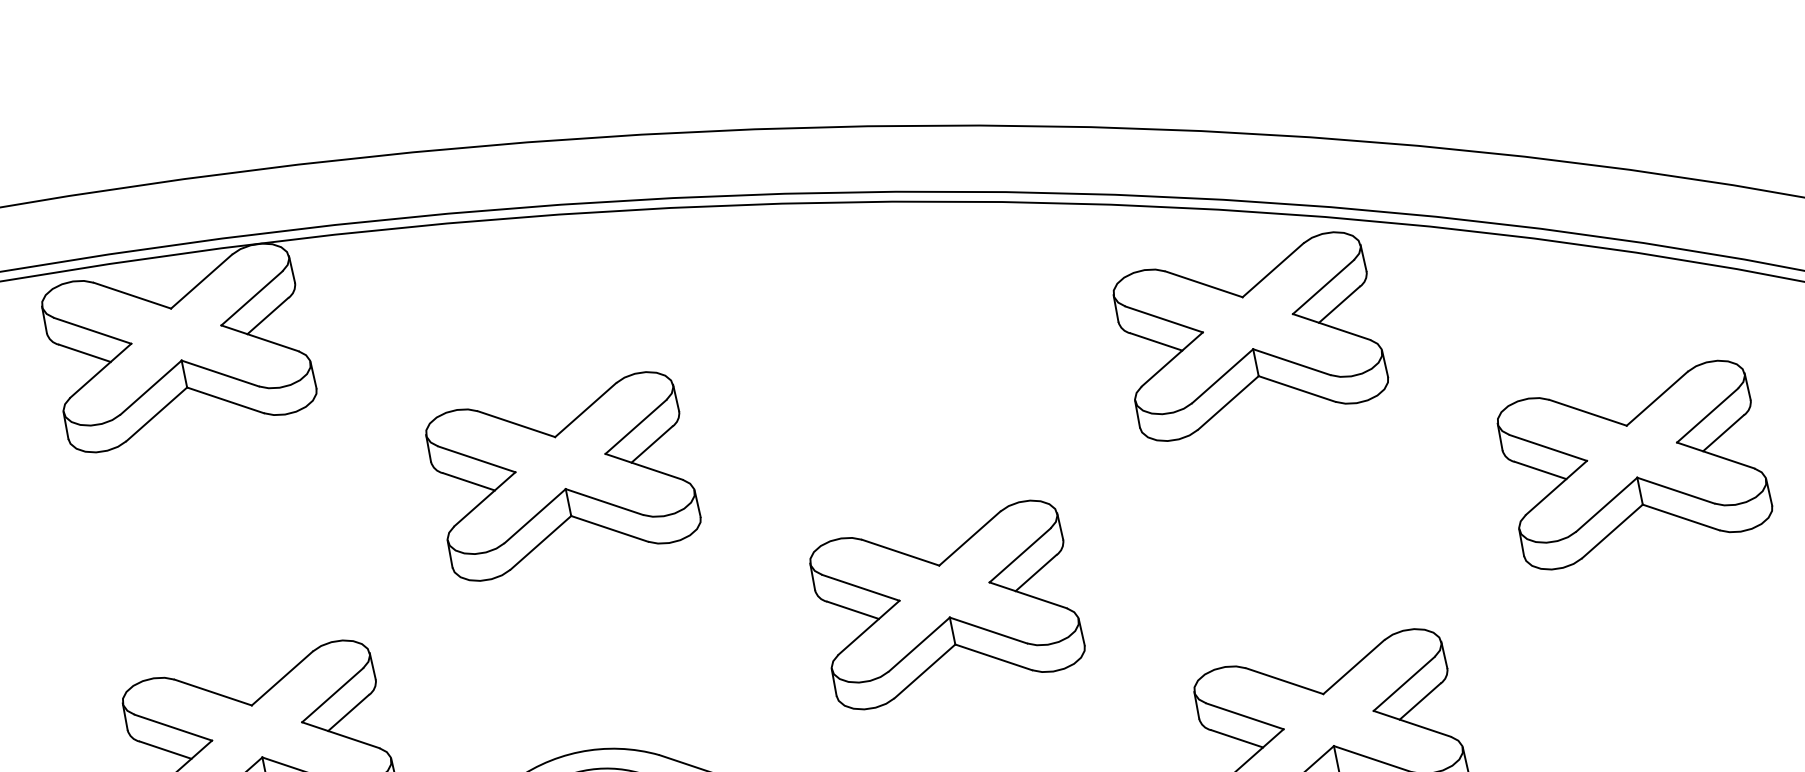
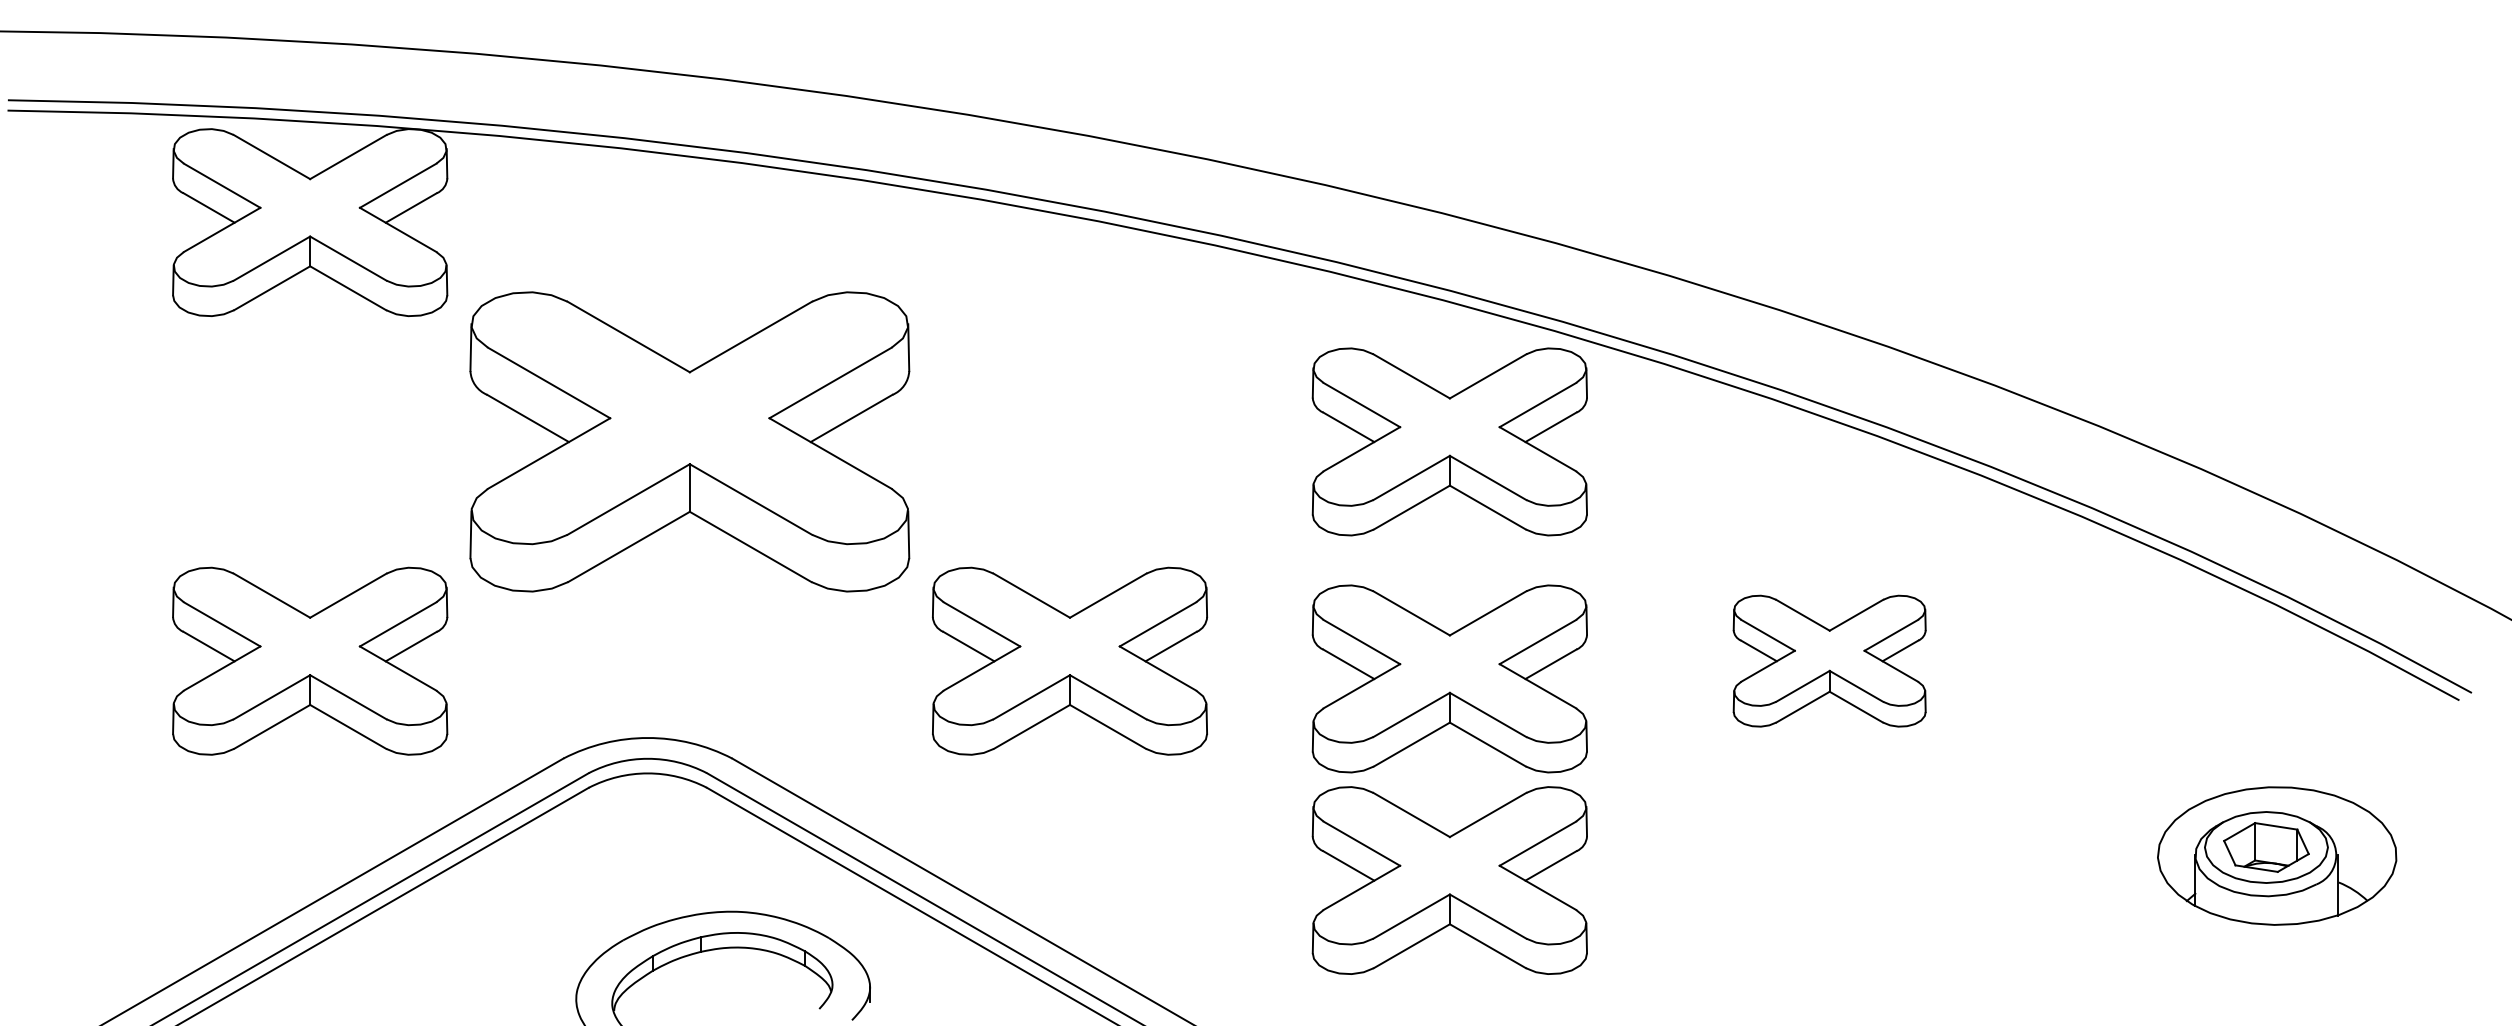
part: (1634, 464) -> (1829, 660), size x0.7
part: (563, 476) -> (690, 441), size x1.6
part: (1293, 550) -> (1449, 678), added

